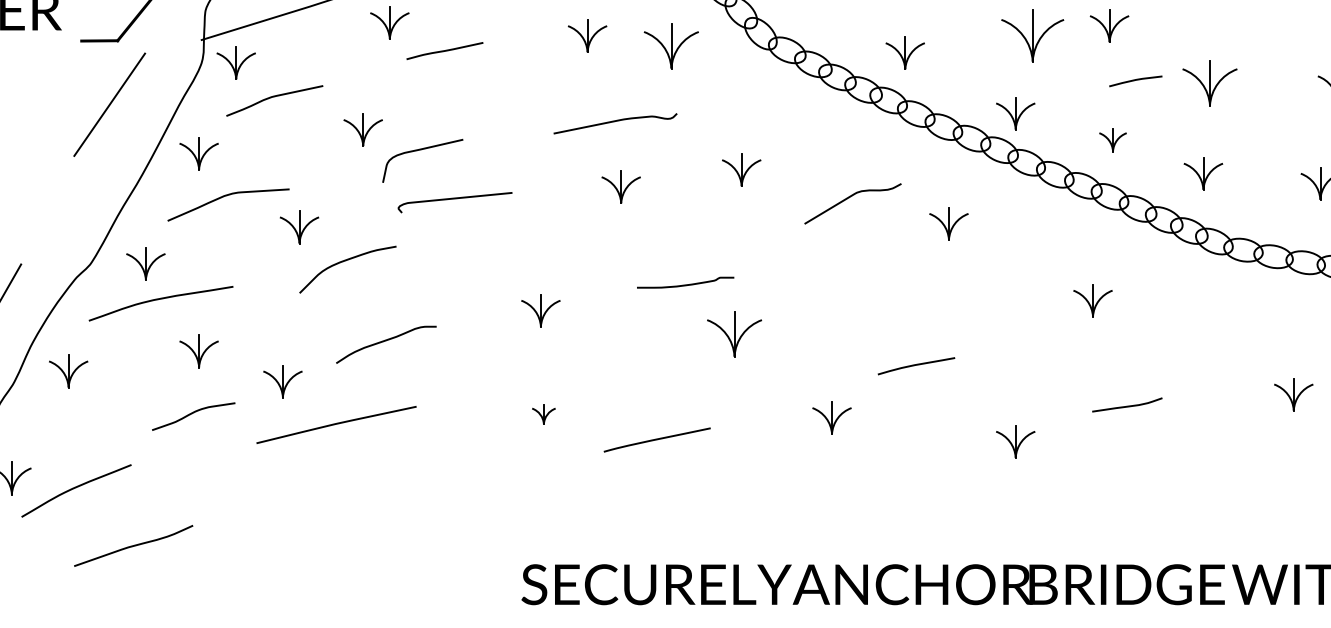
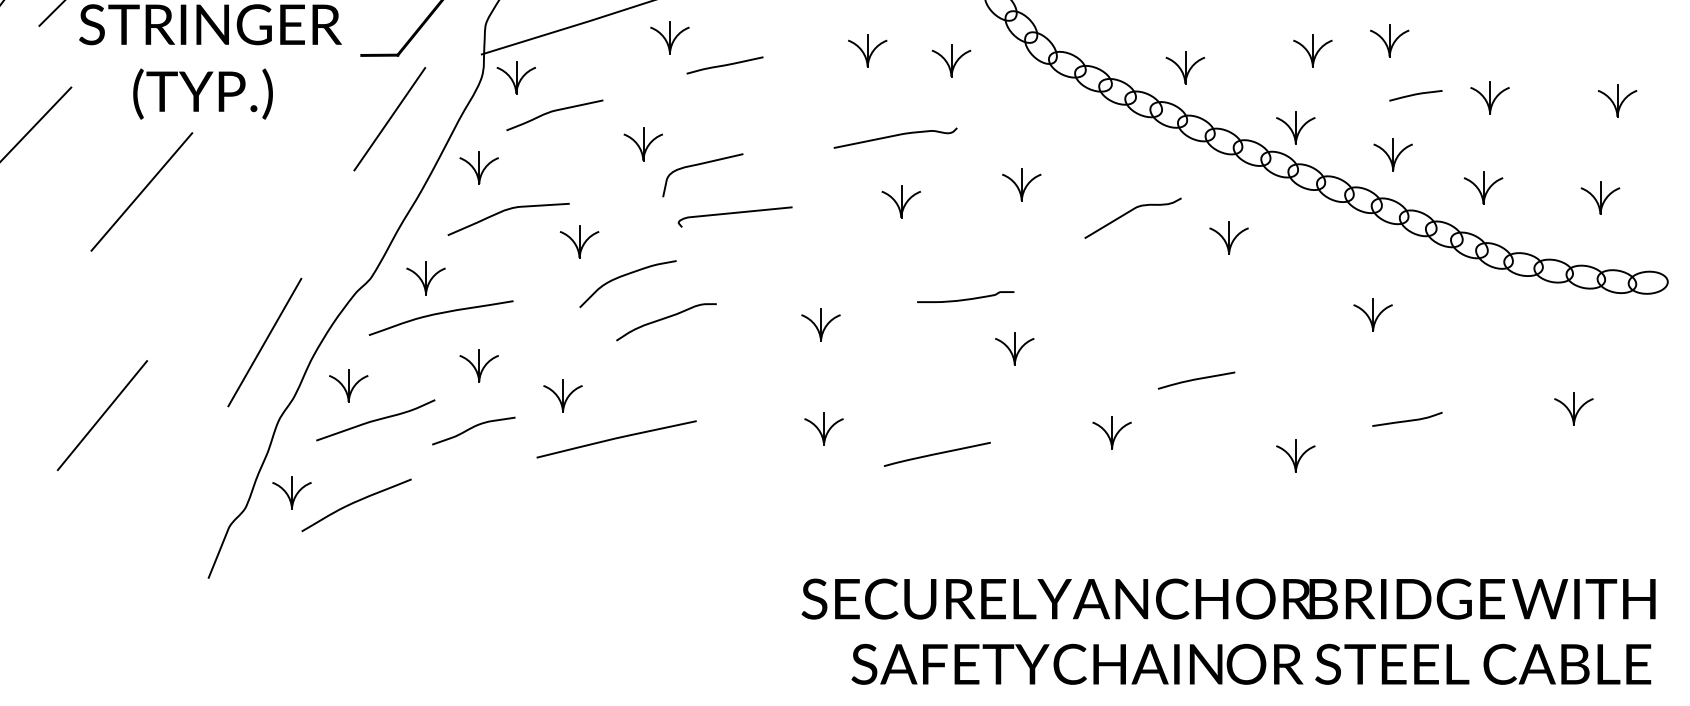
part: (1032, 36) -> (1312, 50), size x0.62
part: (671, 46) -> (951, 60), size x0.71
part: (1209, 83) -> (1489, 97), size x0.71
part: (1112, 140) -> (1392, 154), size x1.43
part: (734, 334) -> (1014, 348), size x0.71
curve: (384, 342) -> (664, 319), moved
part: (543, 414) -> (823, 428), size x1.67
curve: (133, 546) -> (375, 420), moved

